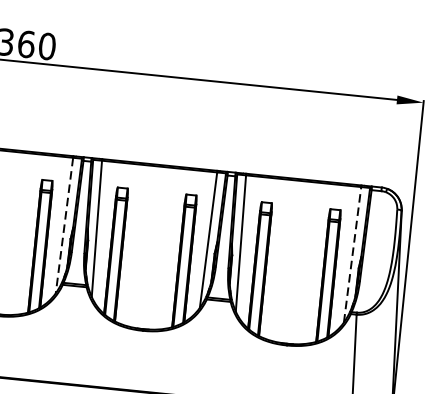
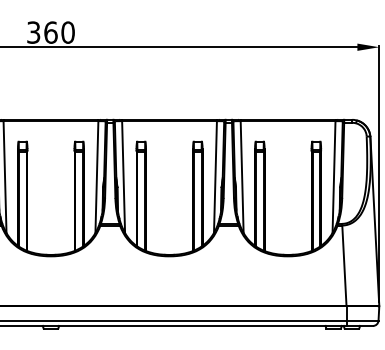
line: (63, 226) -> (96, 177), dashed -> solid
line: (353, 255) -> (334, 177), dashed -> solid

